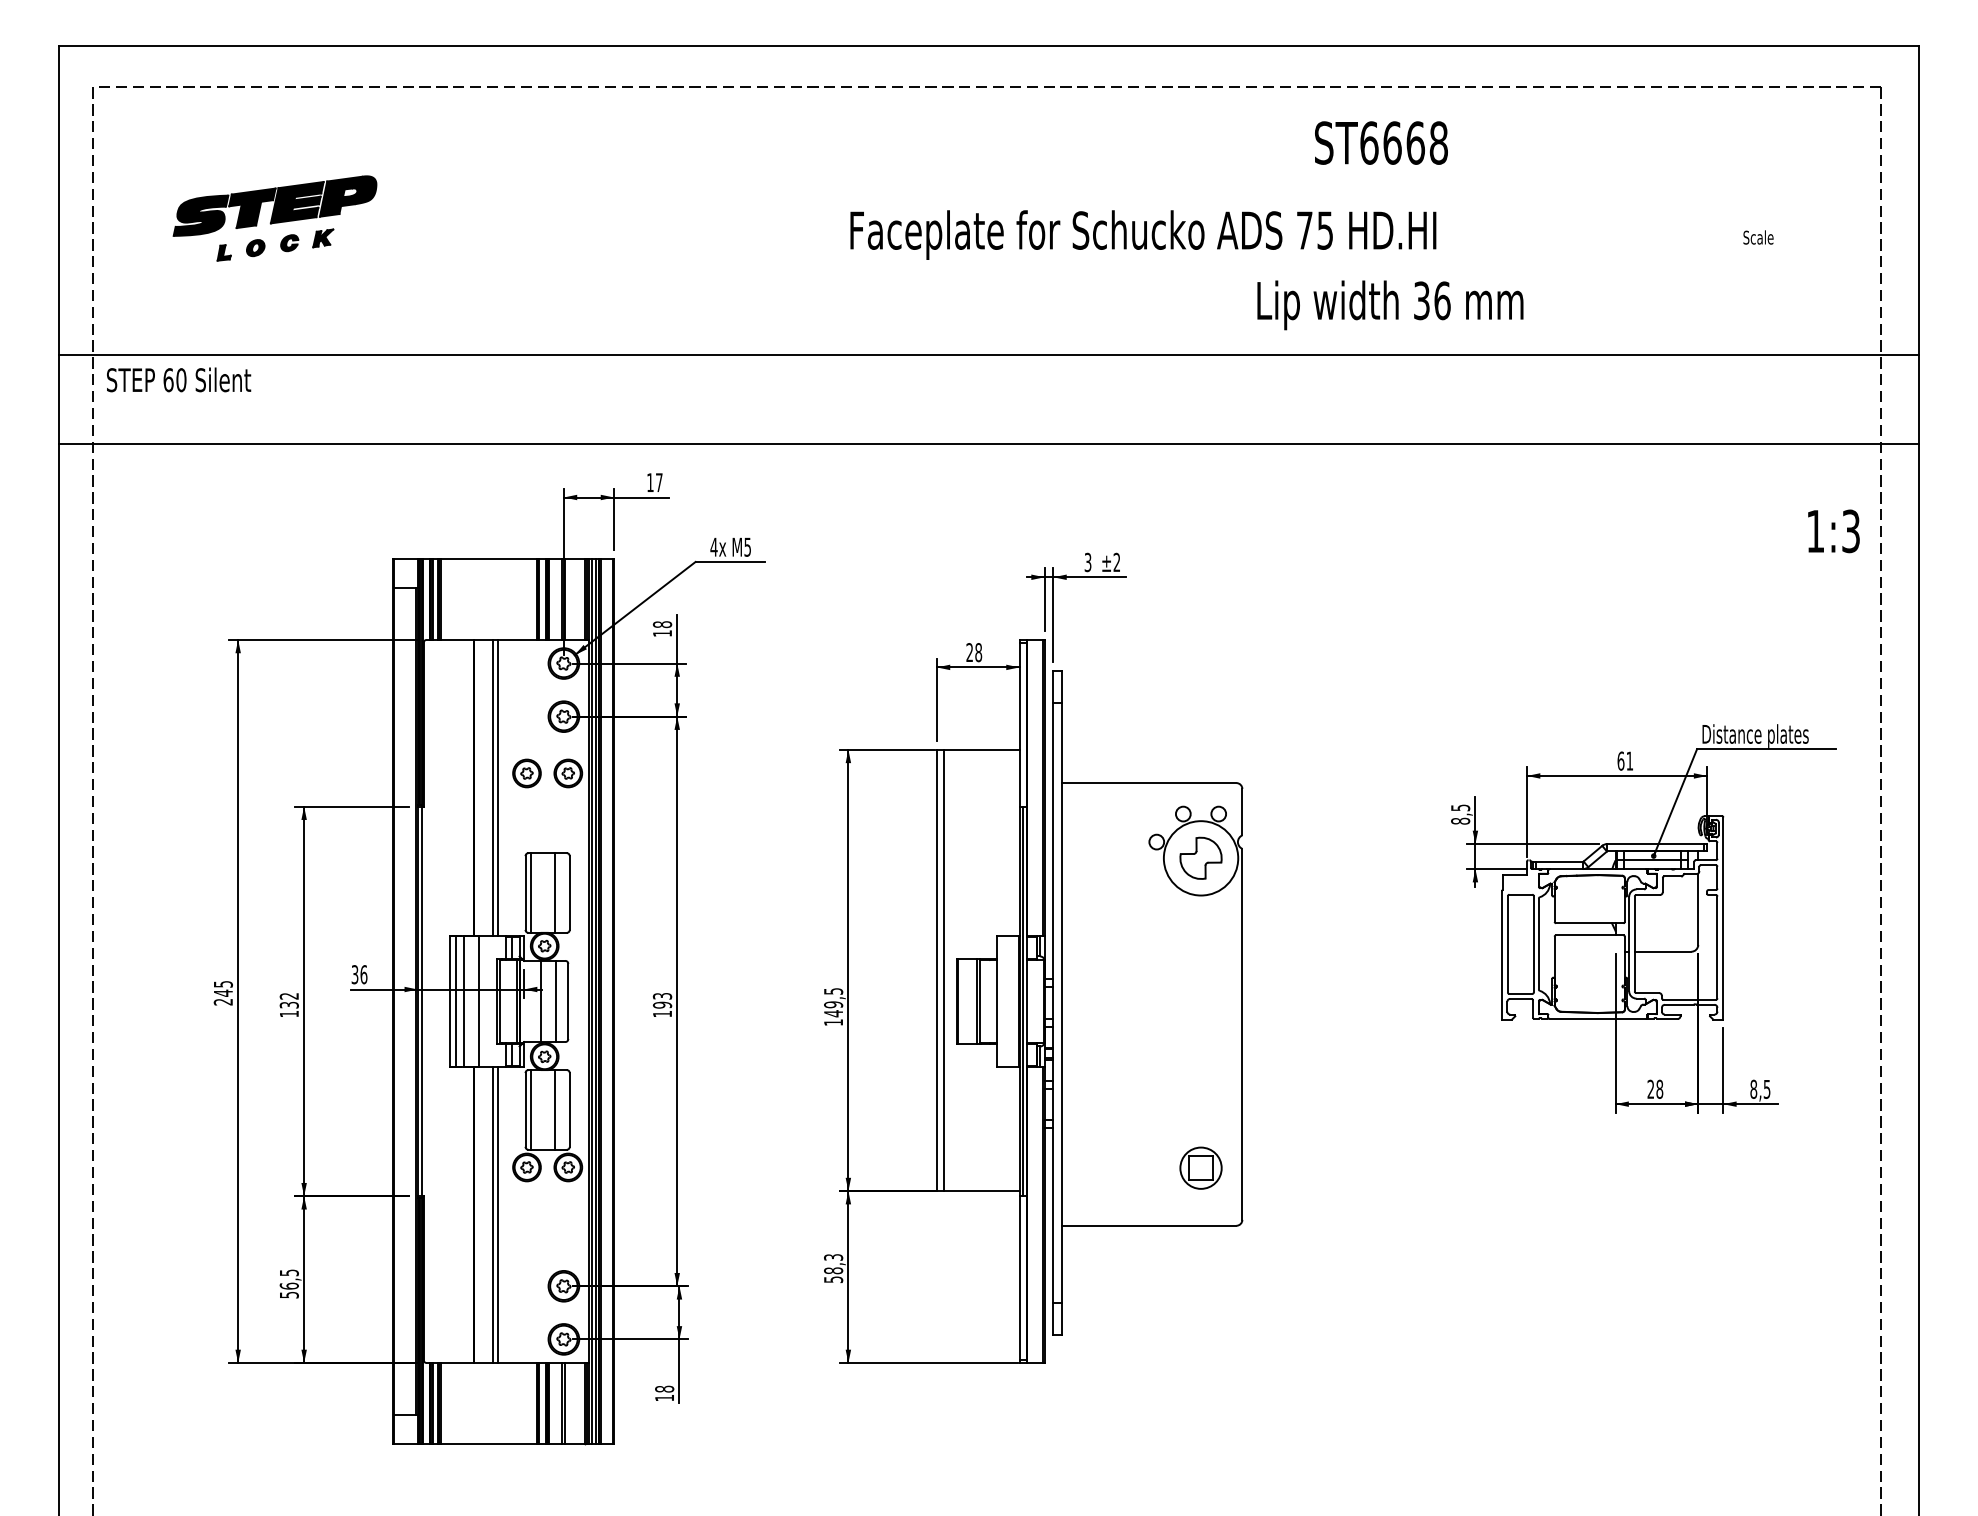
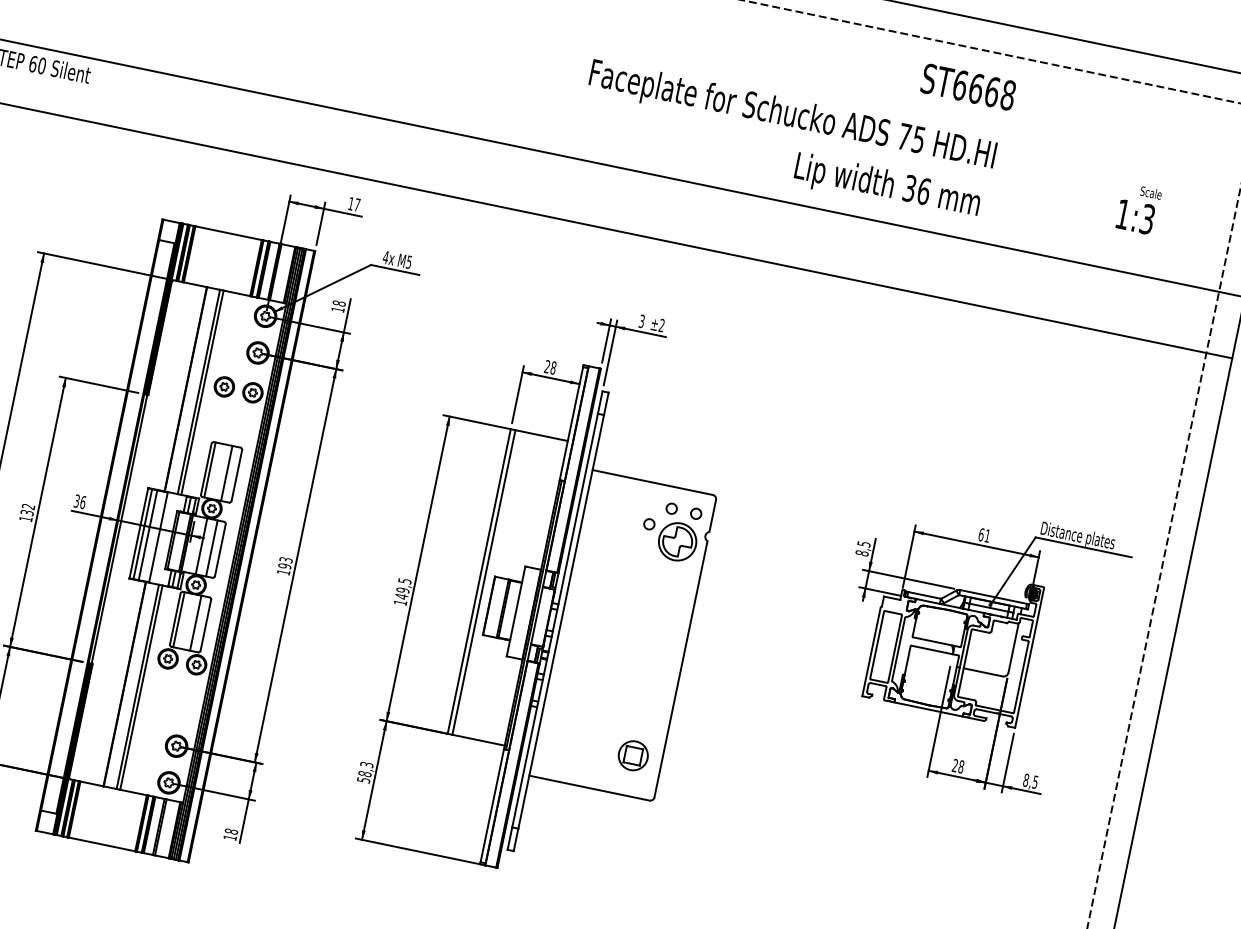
text: (1381, 142) -> (968, 86), moved
text: (1143, 234) -> (792, 116), moved
text: (1833, 531) -> (1135, 217), moved
circle: (1200, 857) -> (677, 541), size x0.71

